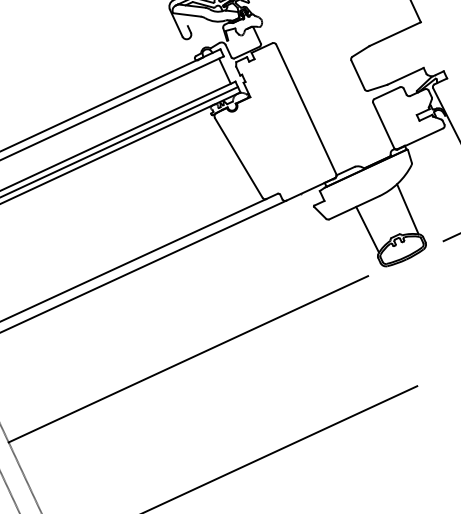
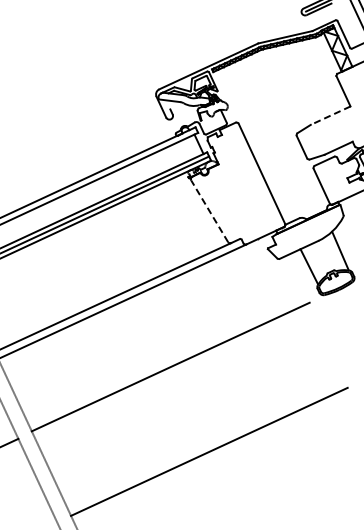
line: (394, 33) -> (330, 115), solid -> dashed
line: (238, 158) -> (209, 211), solid -> dashed

